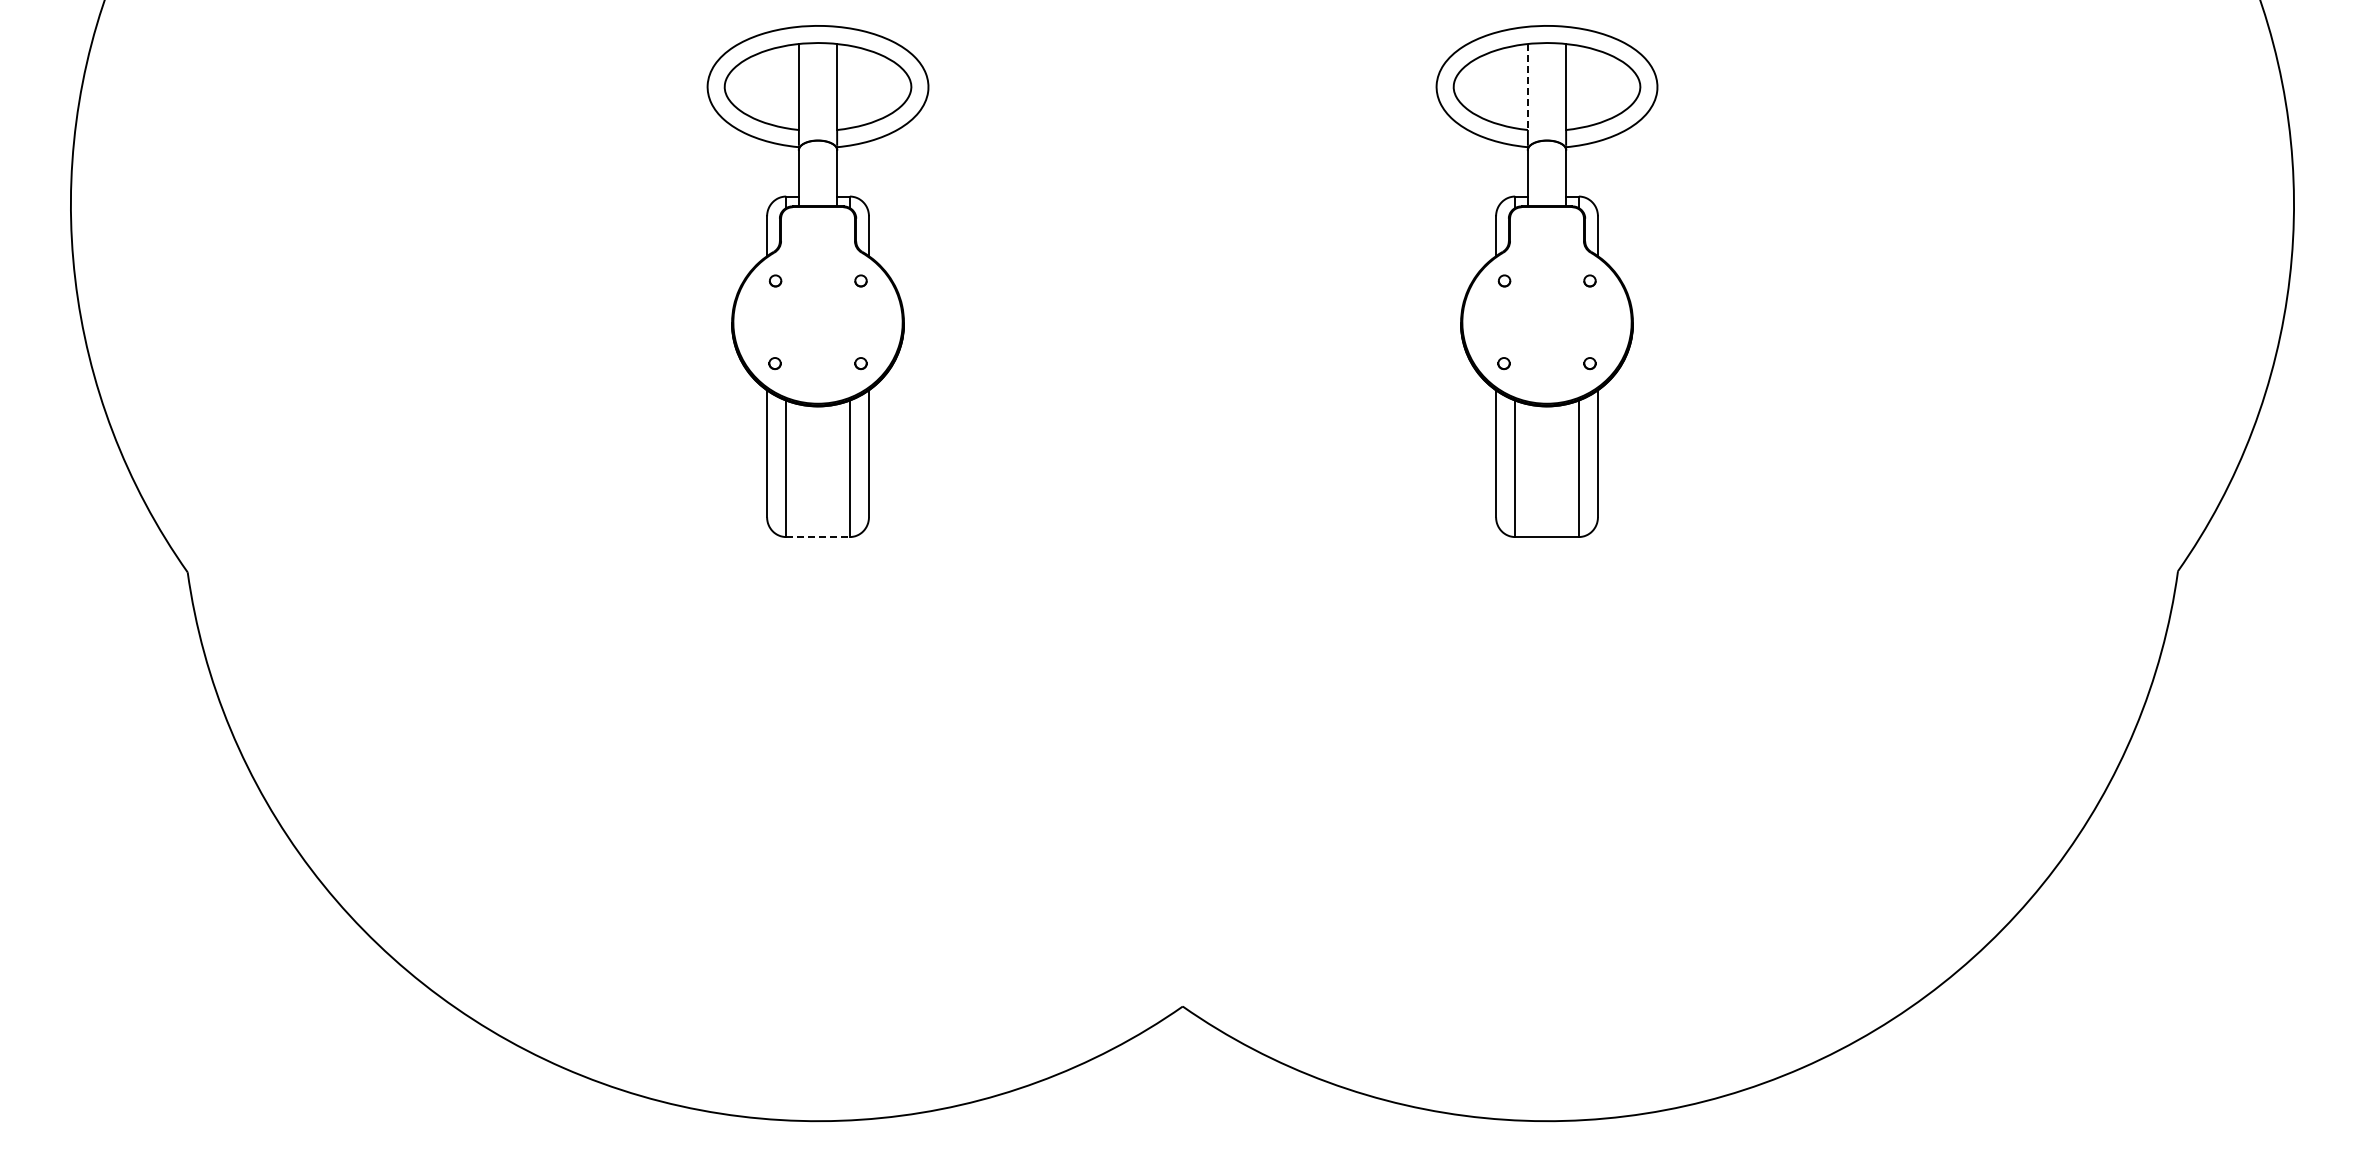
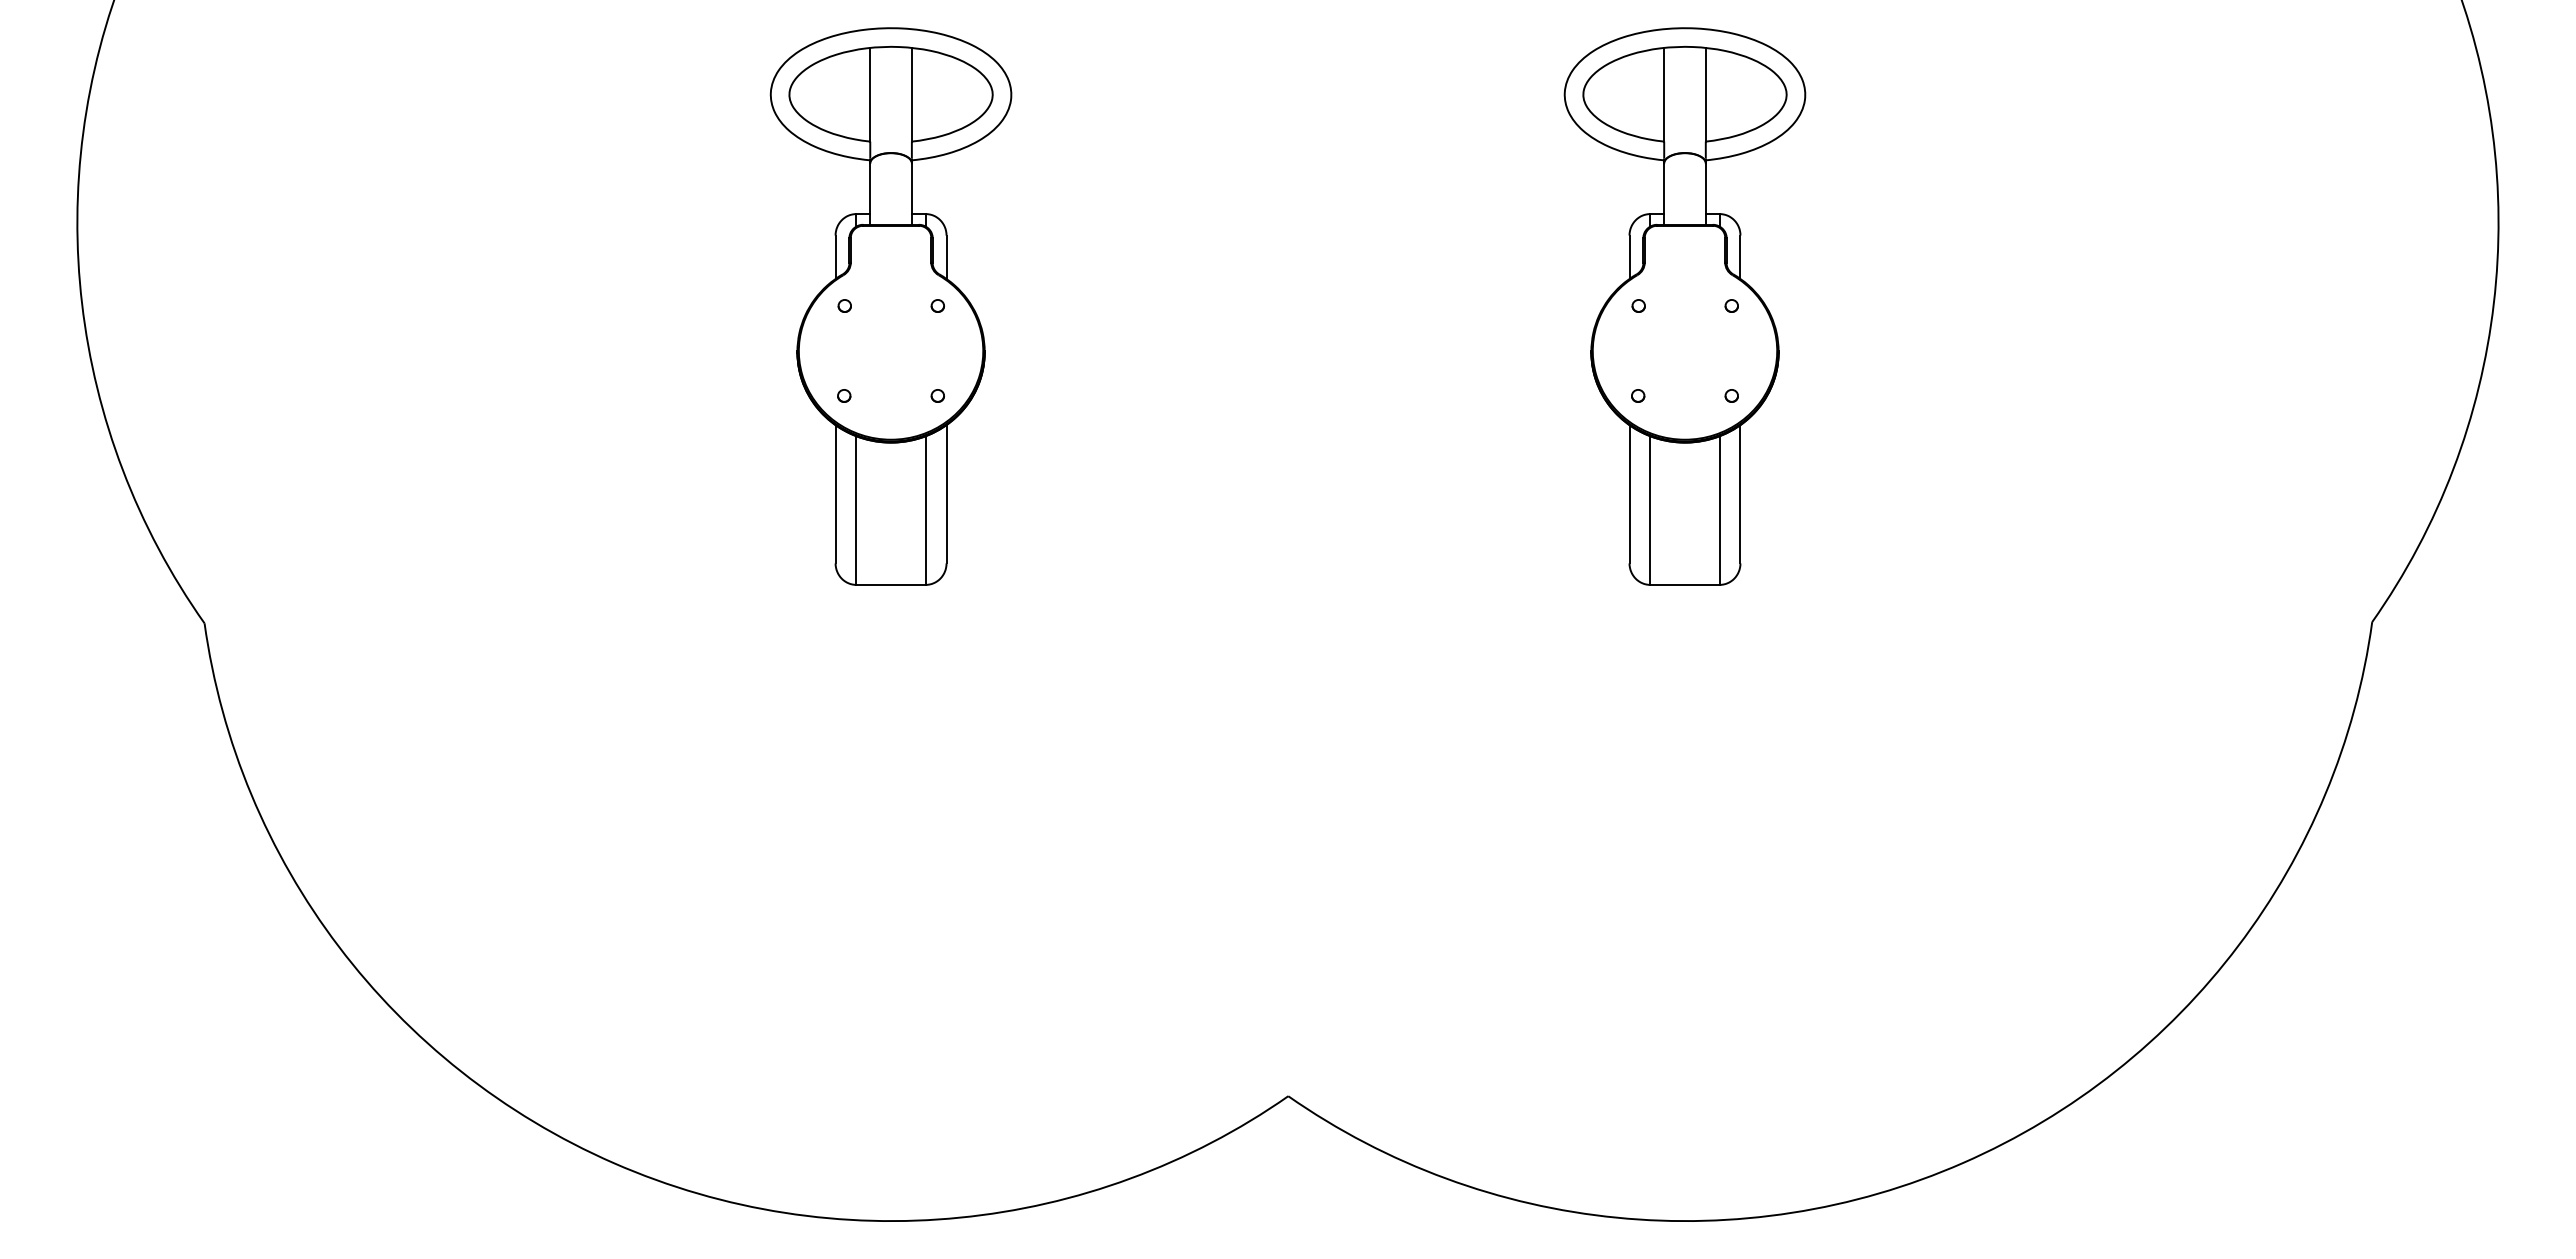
line: (1527, 87) -> (1663, 95), dashed -> solid
line: (818, 537) -> (891, 585), dashed -> solid

